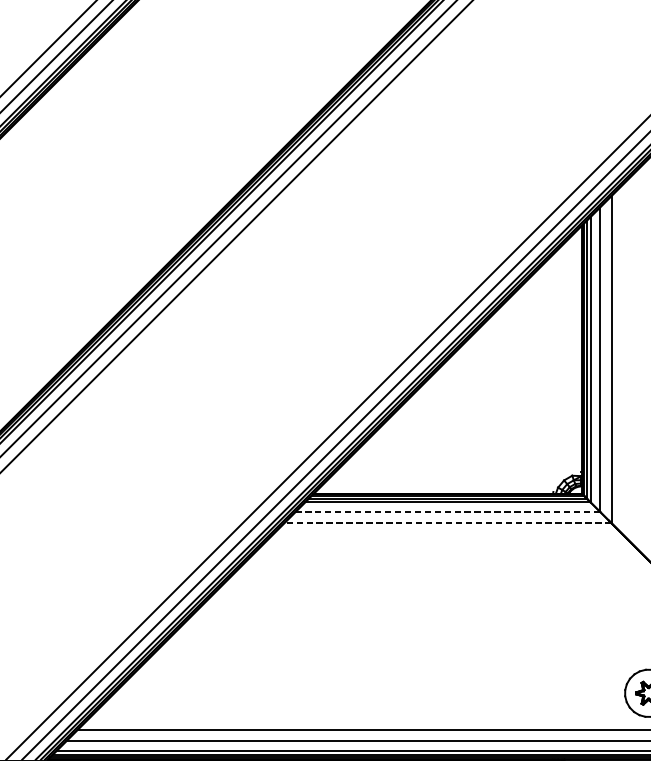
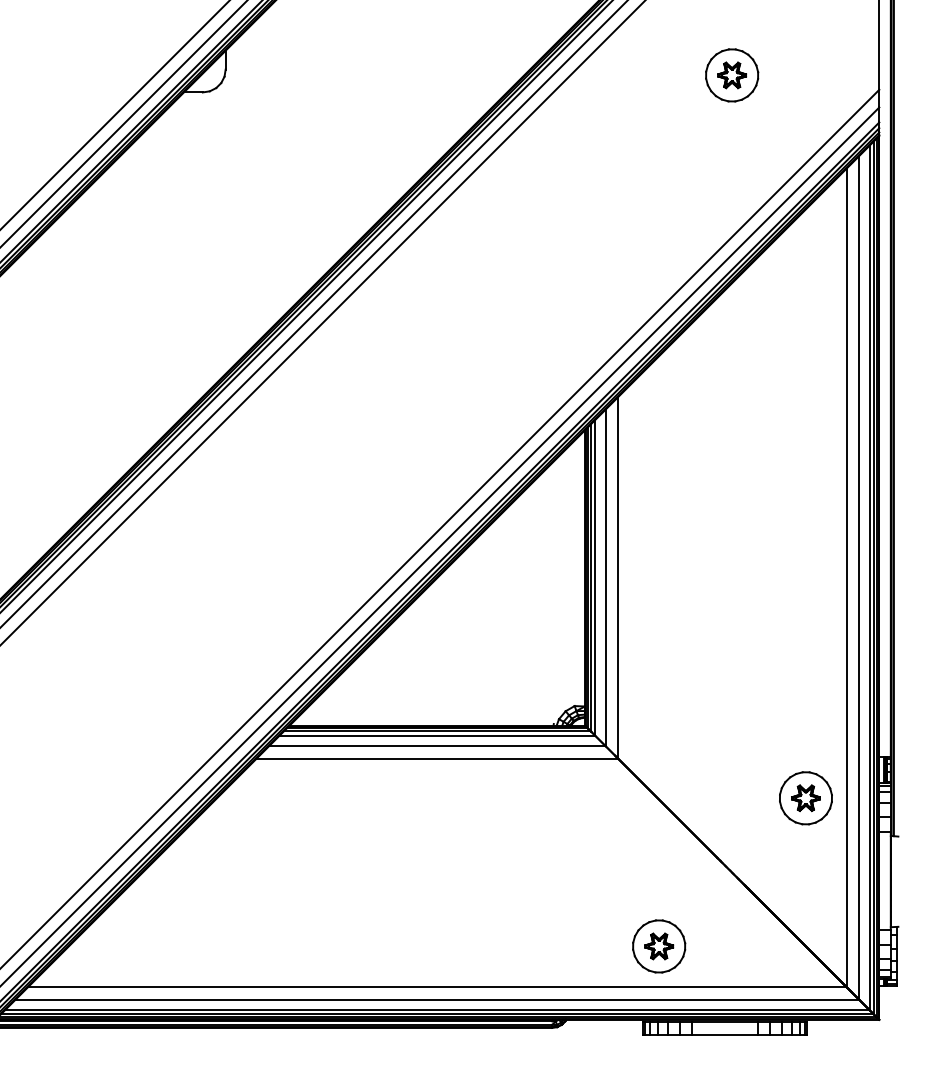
line: (447, 512) -> (436, 746), dashed -> solid
line: (448, 523) -> (437, 758), dashed -> solid

